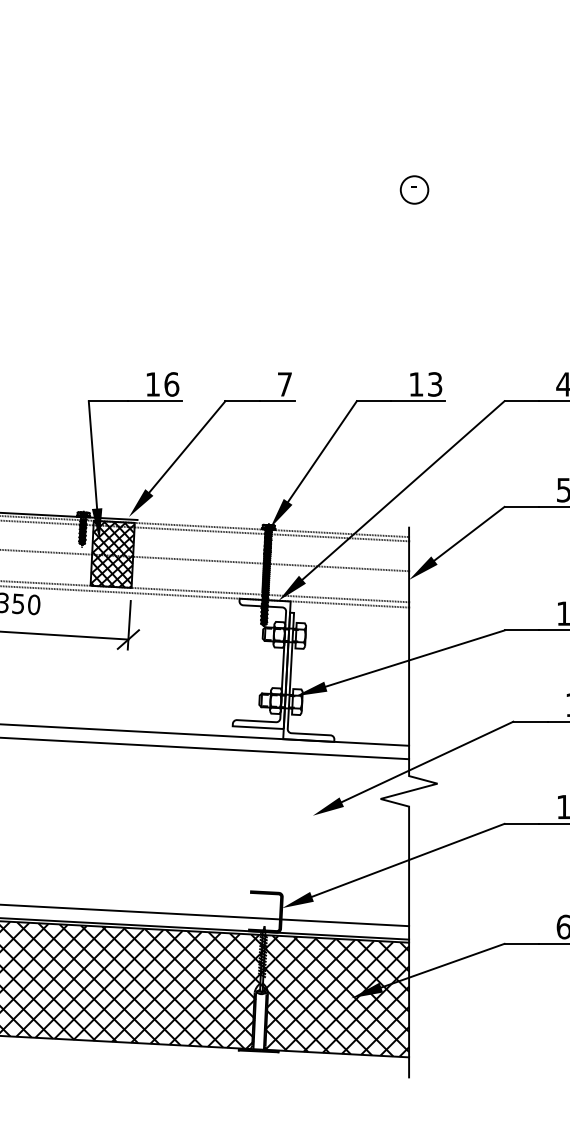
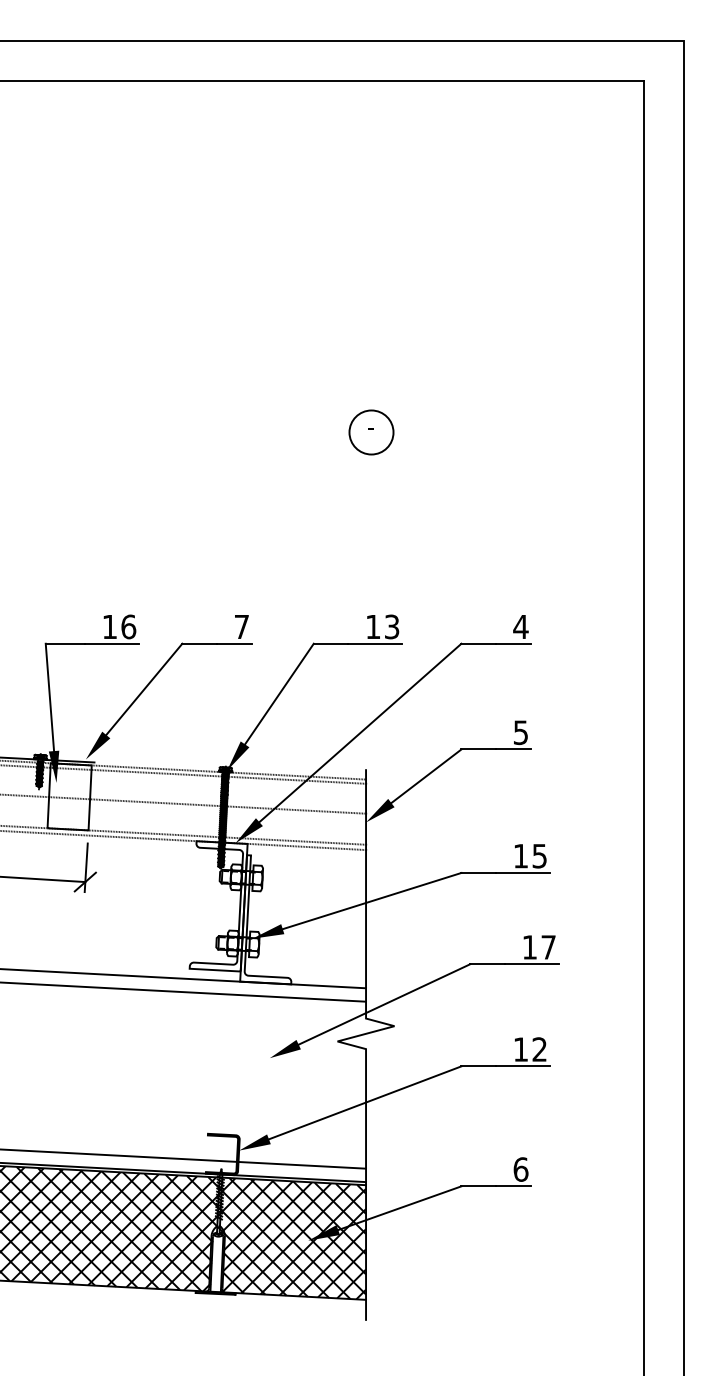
circle: (414, 190) -> (371, 432), size x1.6
hatch: (112, 554) -> (69, 796), removed

